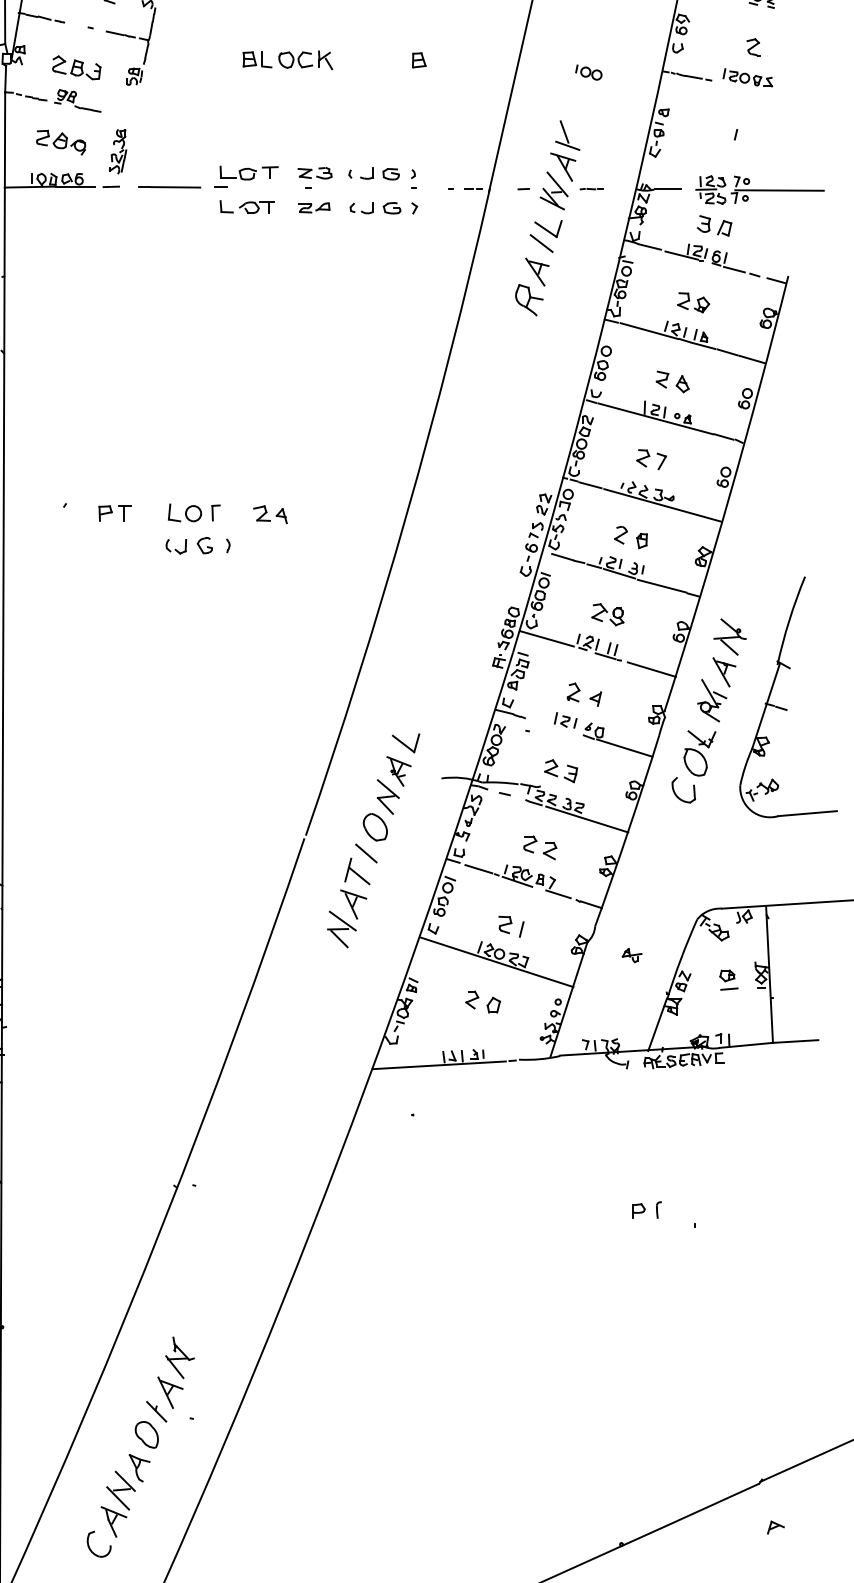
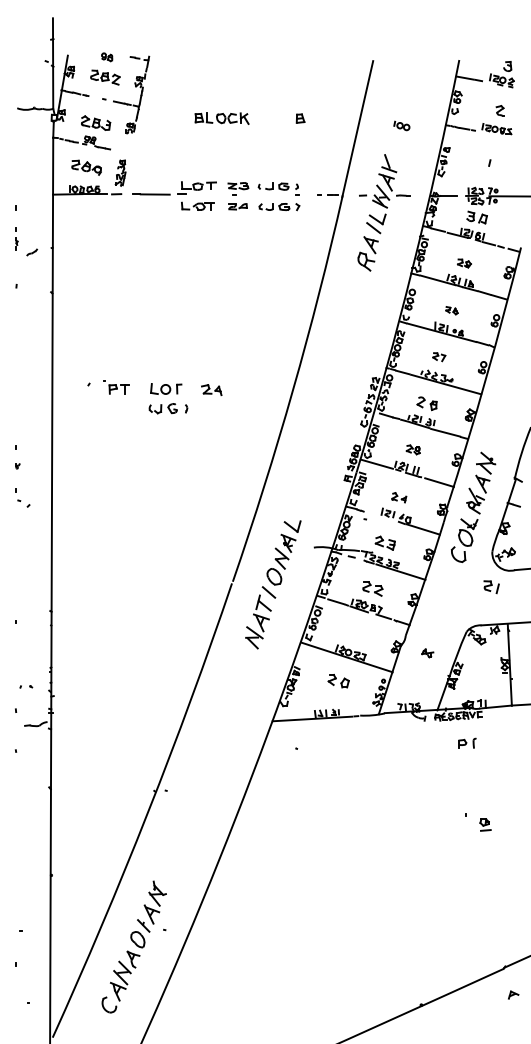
part: (693, 302) -> (464, 263), size x0.7
part: (671, 381) -> (451, 310), size x0.6
part: (650, 458) -> (438, 356), size x0.7
part: (608, 614) -> (413, 449), size x0.7
part: (584, 694) -> (399, 497), size x0.7
part: (511, 927) -> (491, 587), moved
part: (728, 979) -> (485, 824), moved
part: (646, 1208) -> (467, 742), moved

